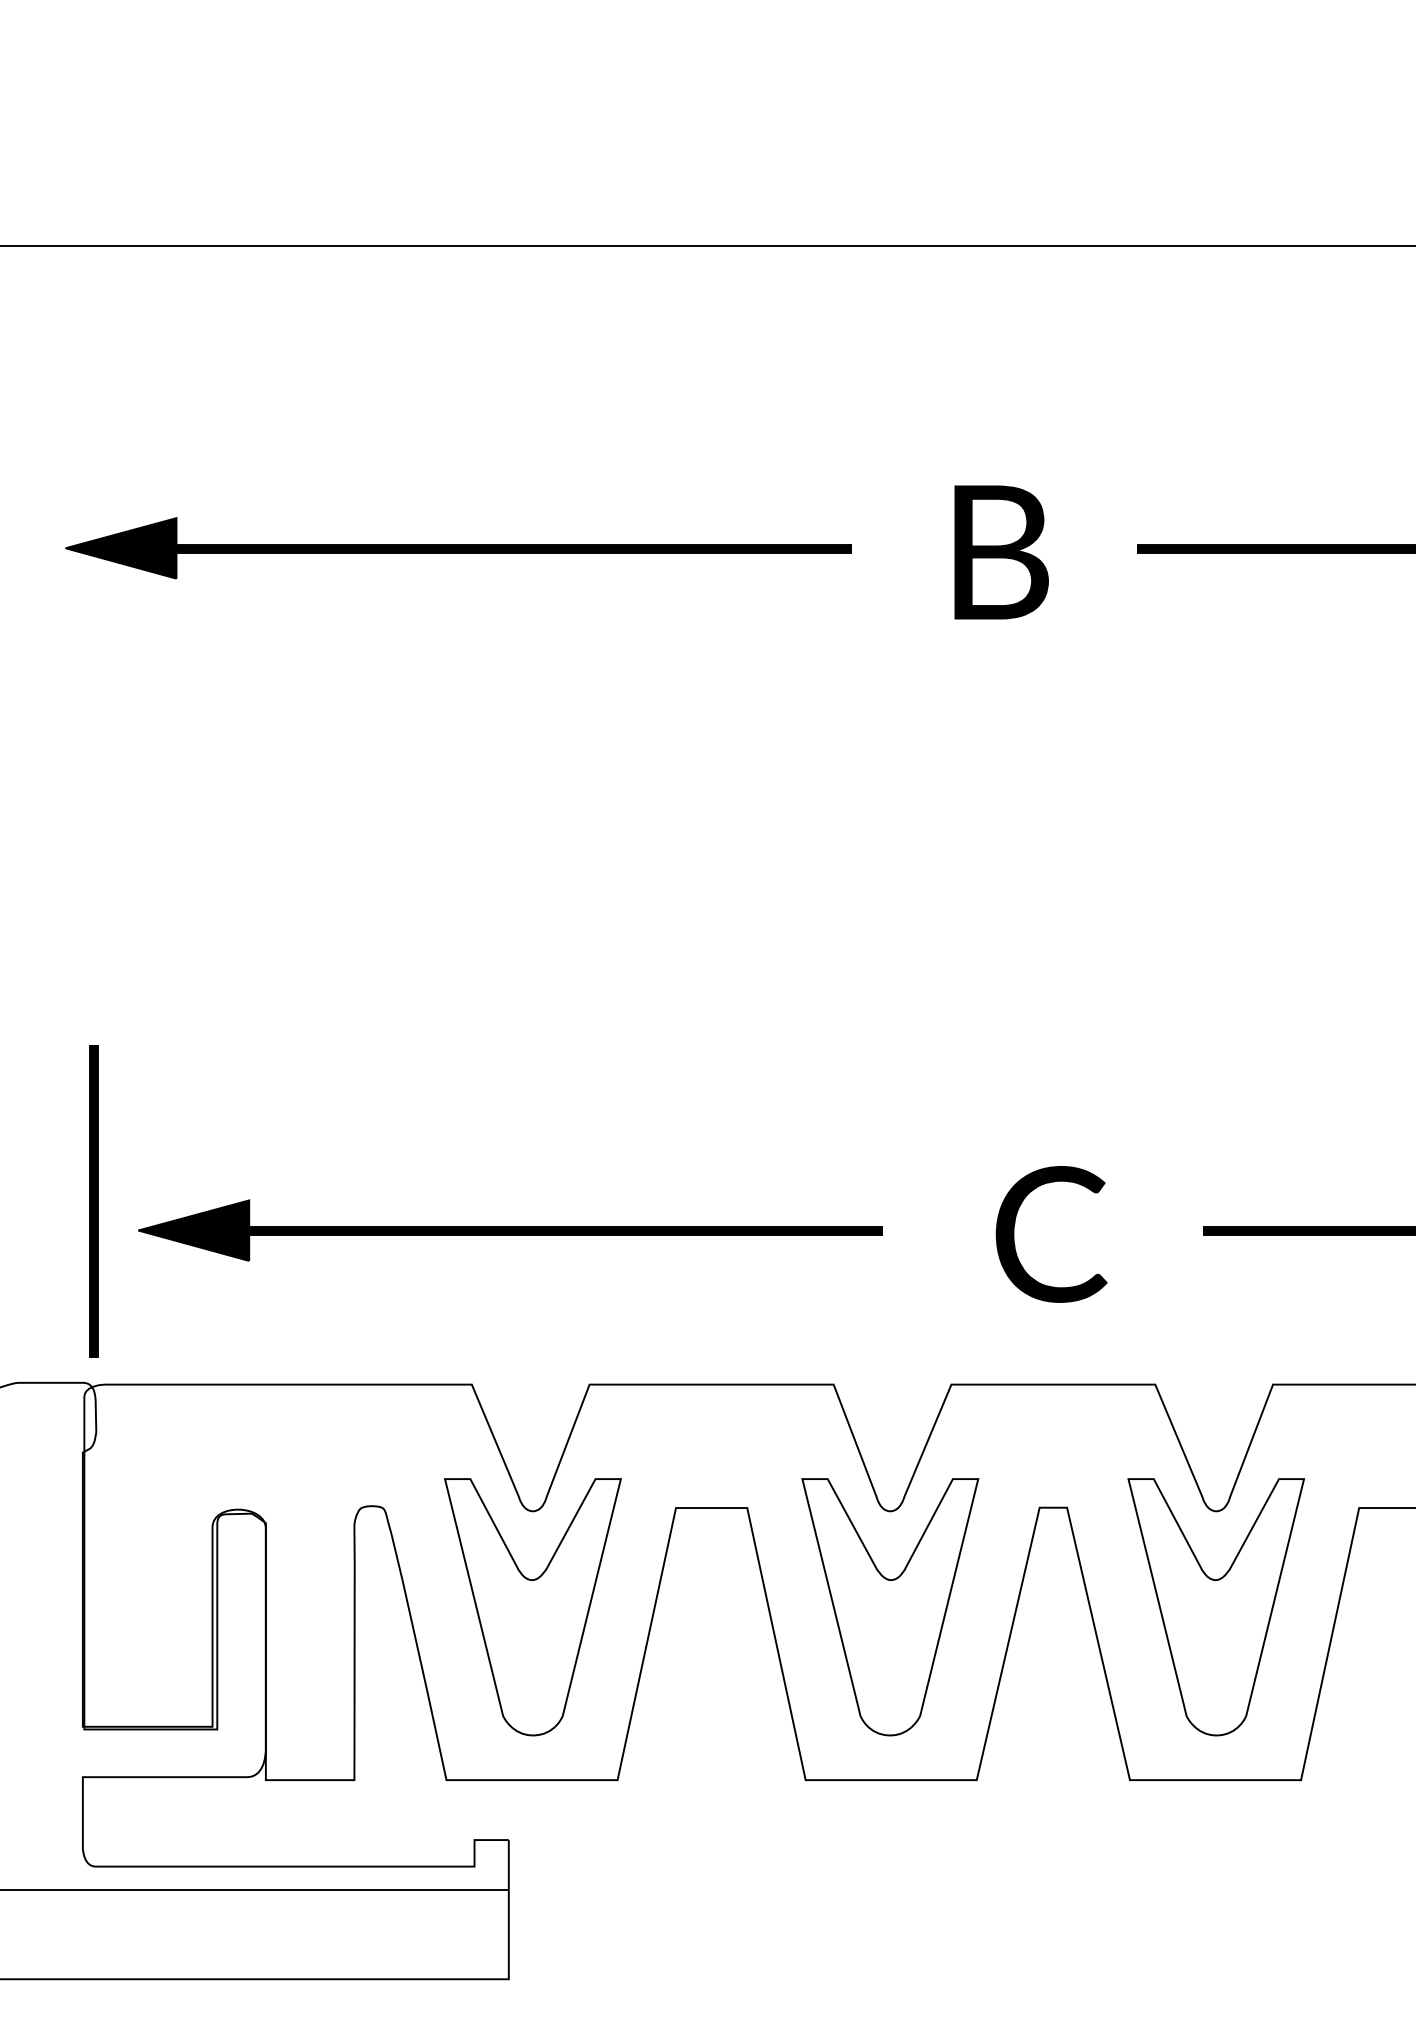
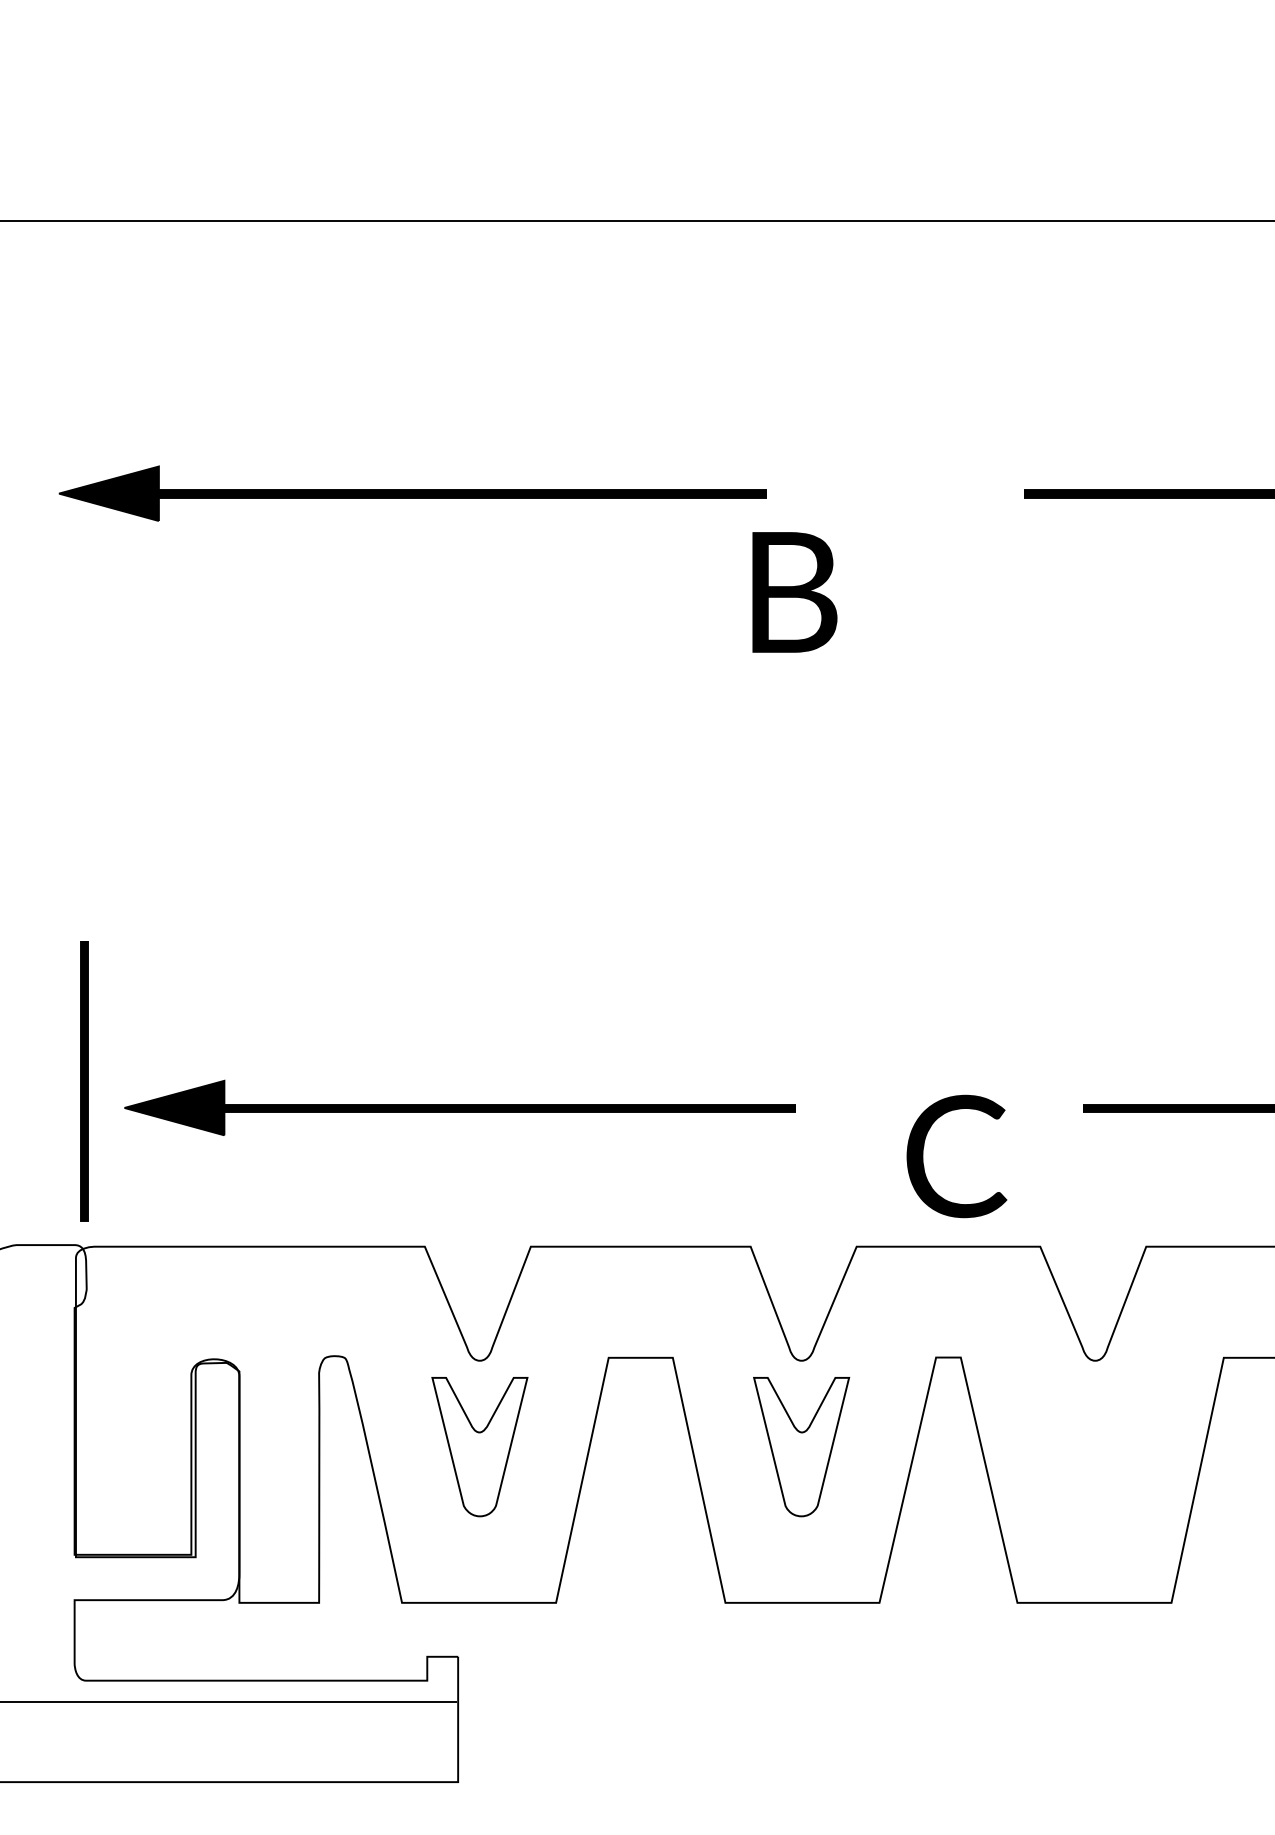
text: (1001, 552) -> (794, 592), moved
text: (1051, 1234) -> (956, 1156), moved
part: (532, 1606) -> (479, 1446), size x0.6
part: (890, 1606) -> (801, 1446), size x0.6
part: (1216, 1606) -> (1095, 1446), removed

